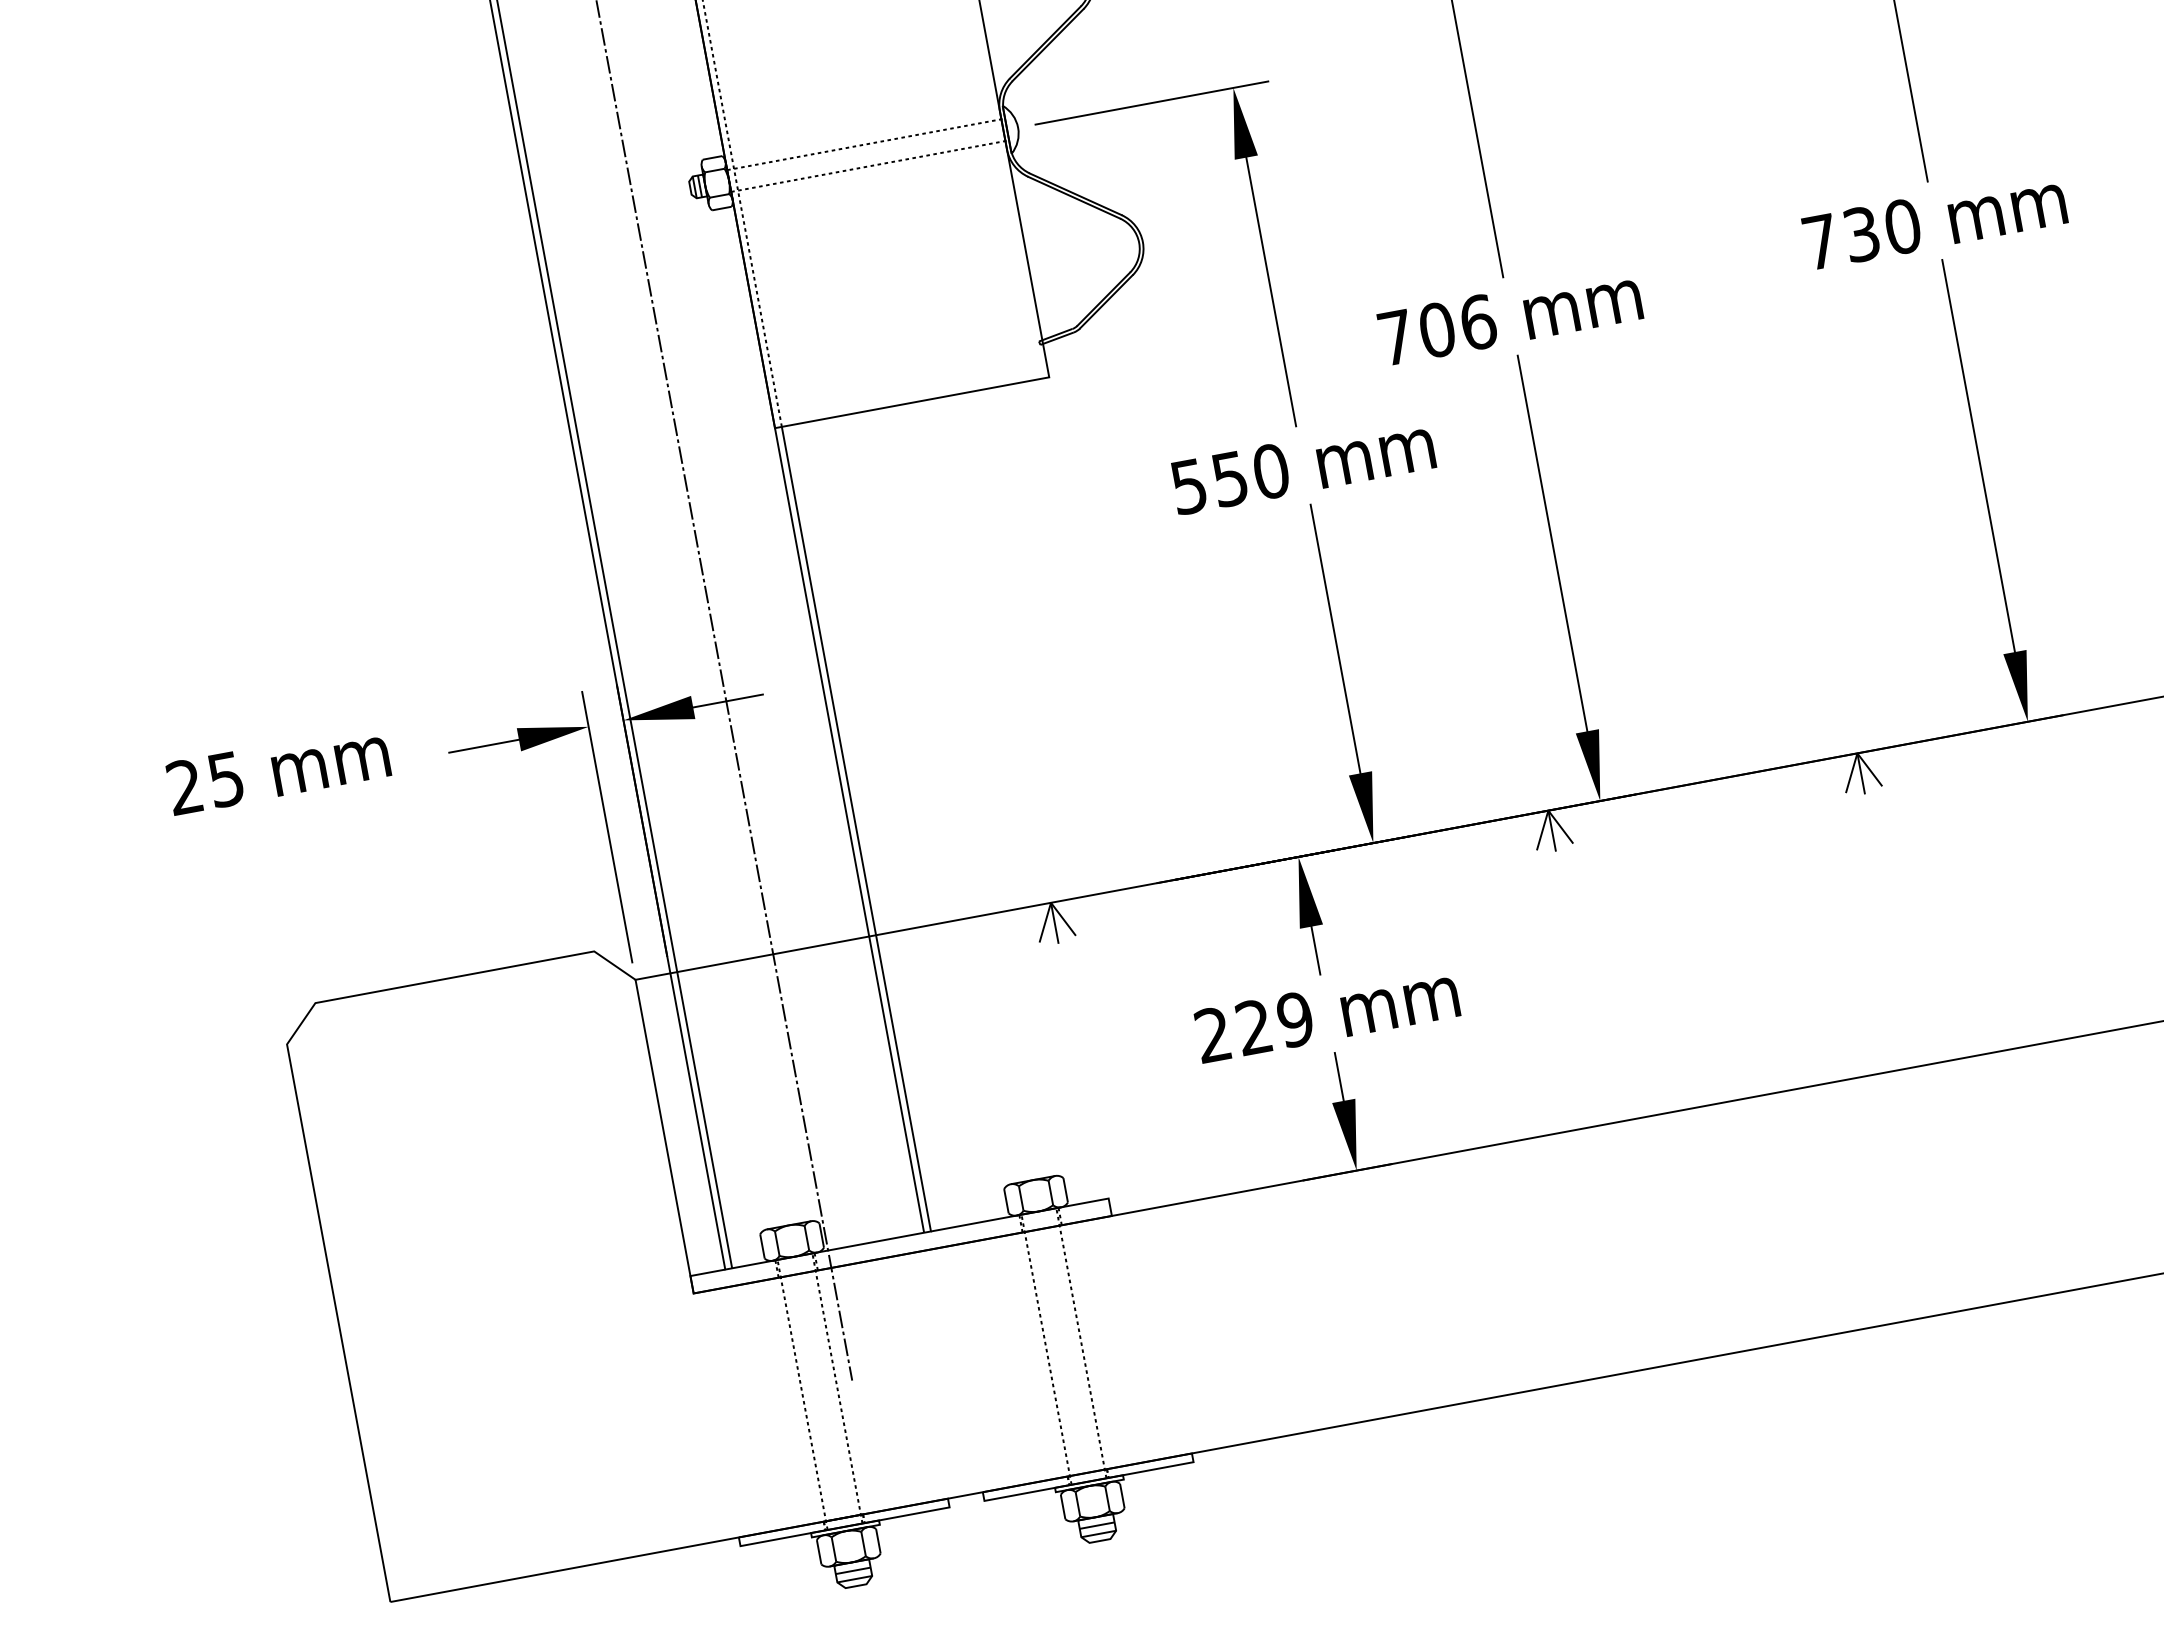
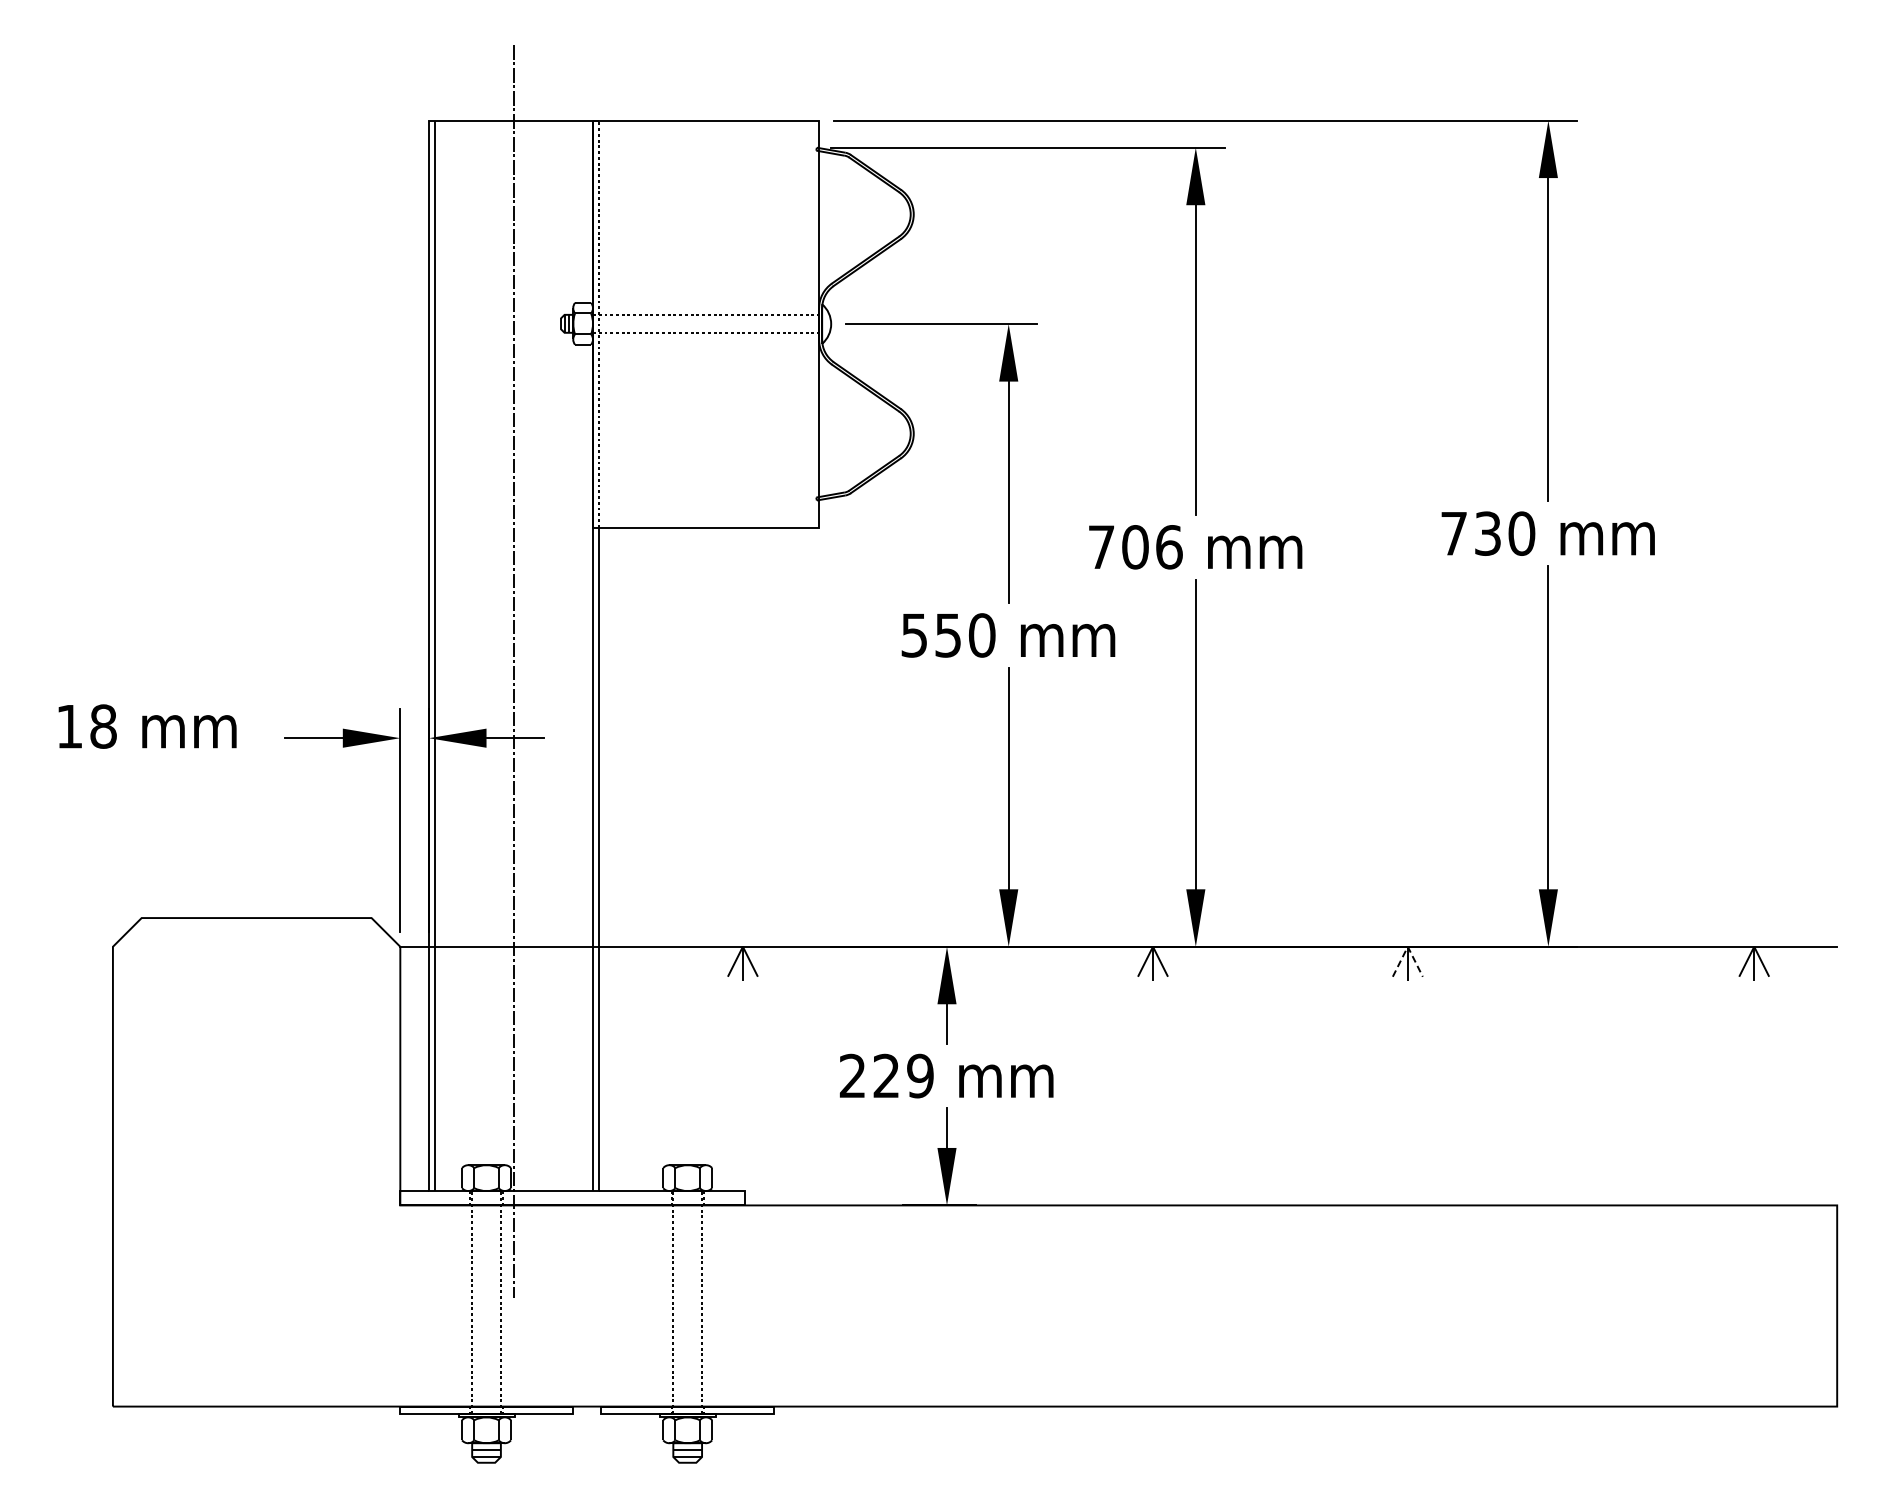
line: (1856, 753) -> (1407, 946), solid -> dashed
text: (205, 783) -> (86, 726), 25 -> 18

